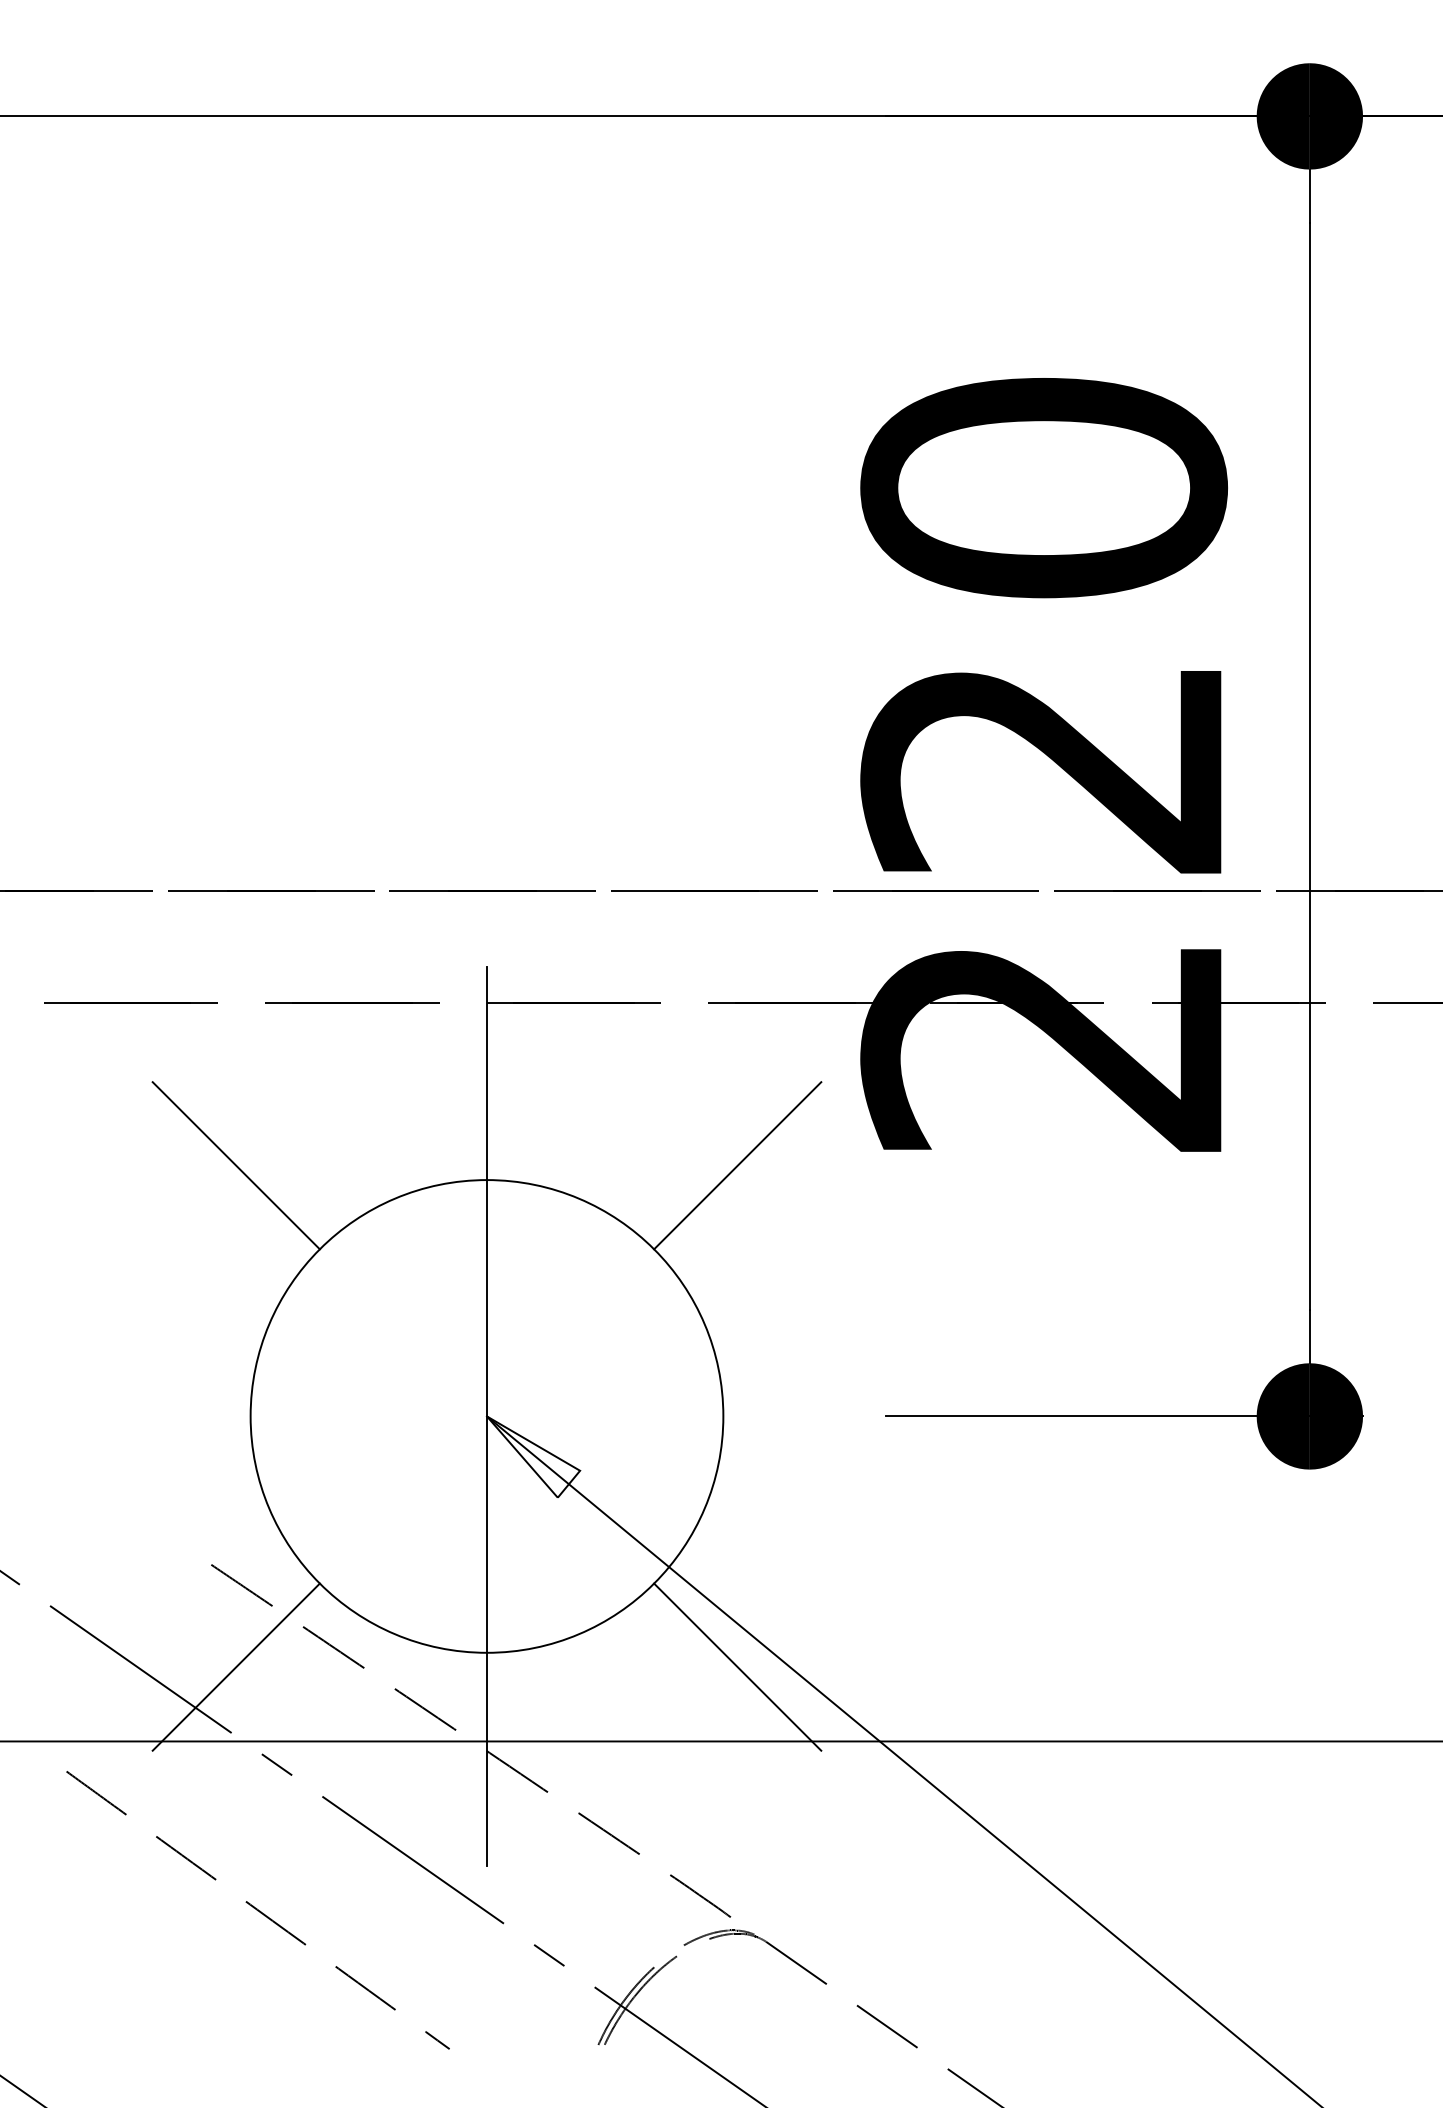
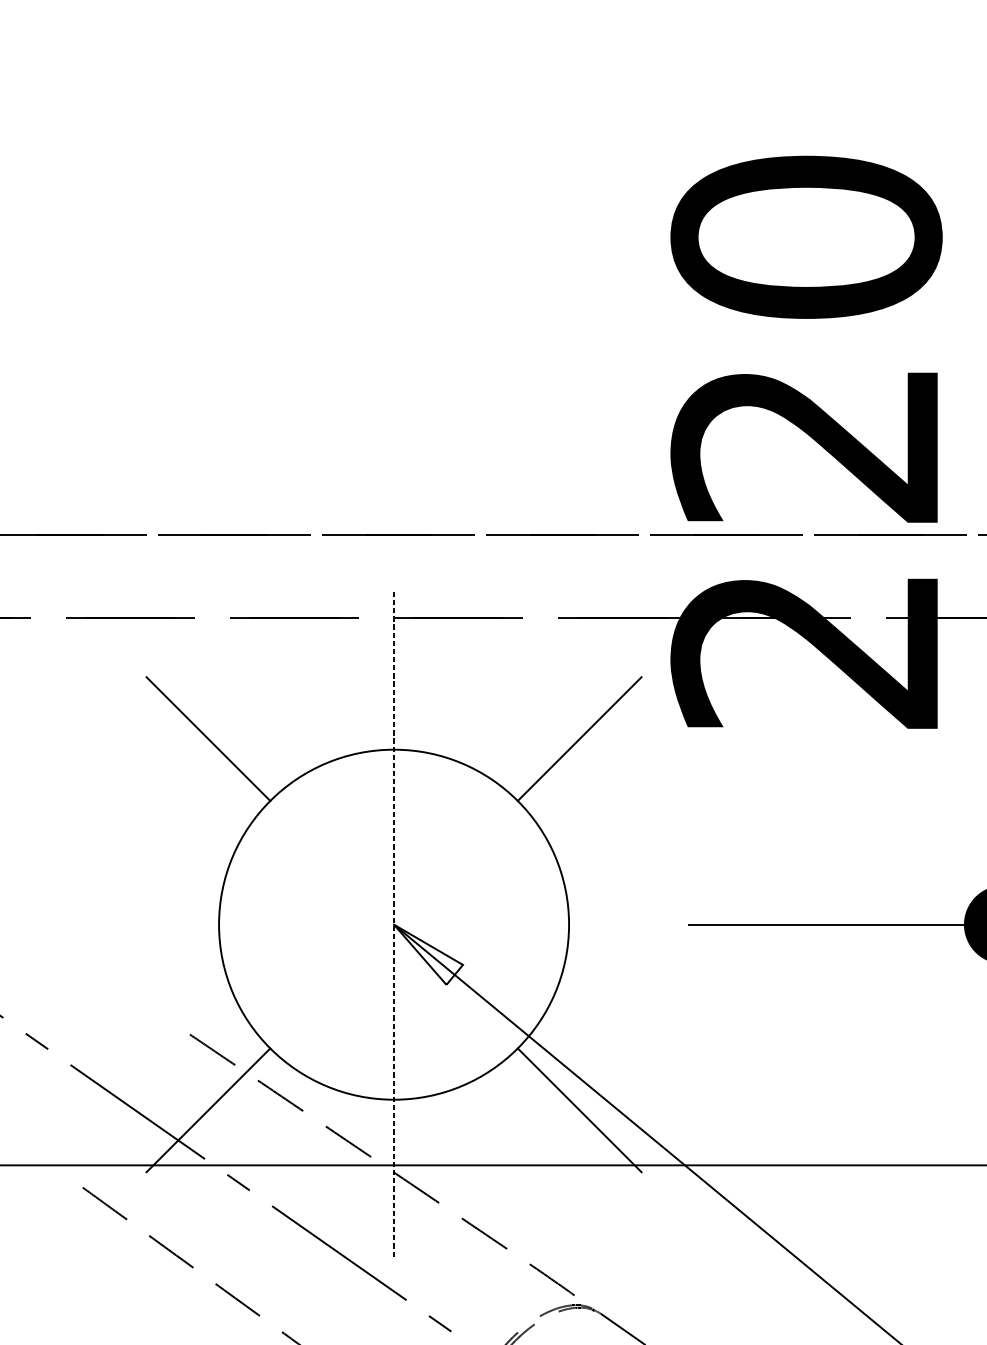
line: (487, 1416) -> (394, 924), solid -> dashed

